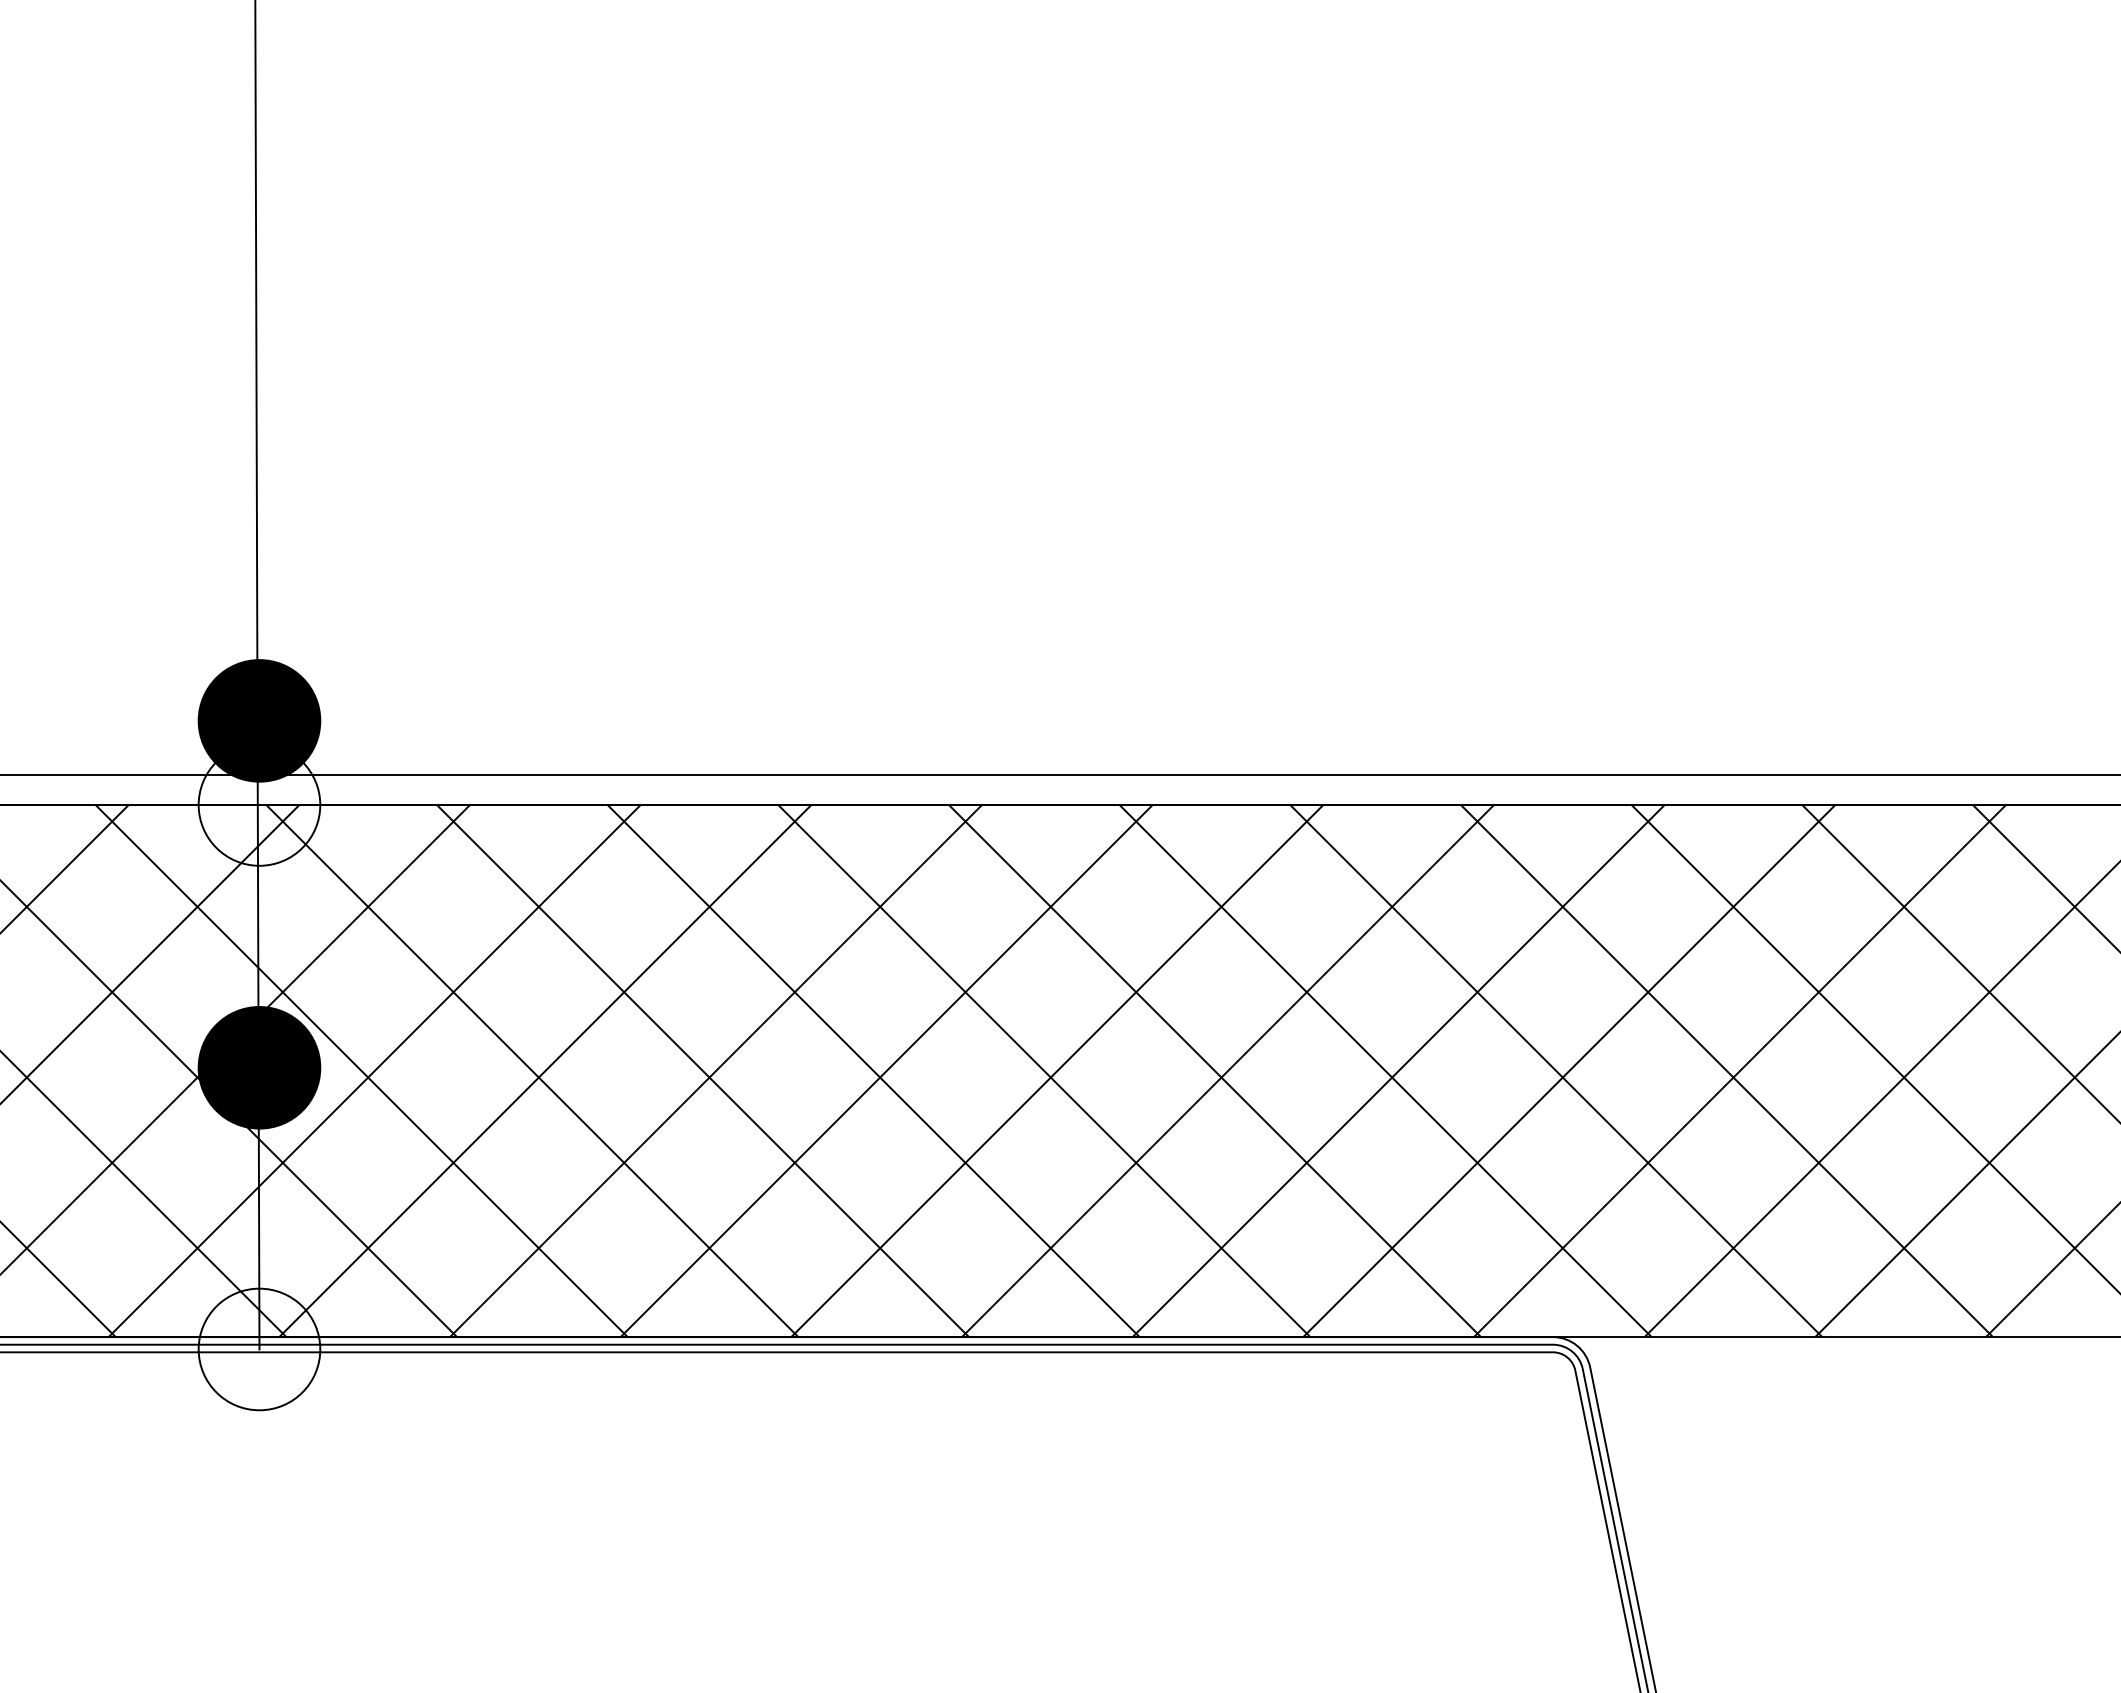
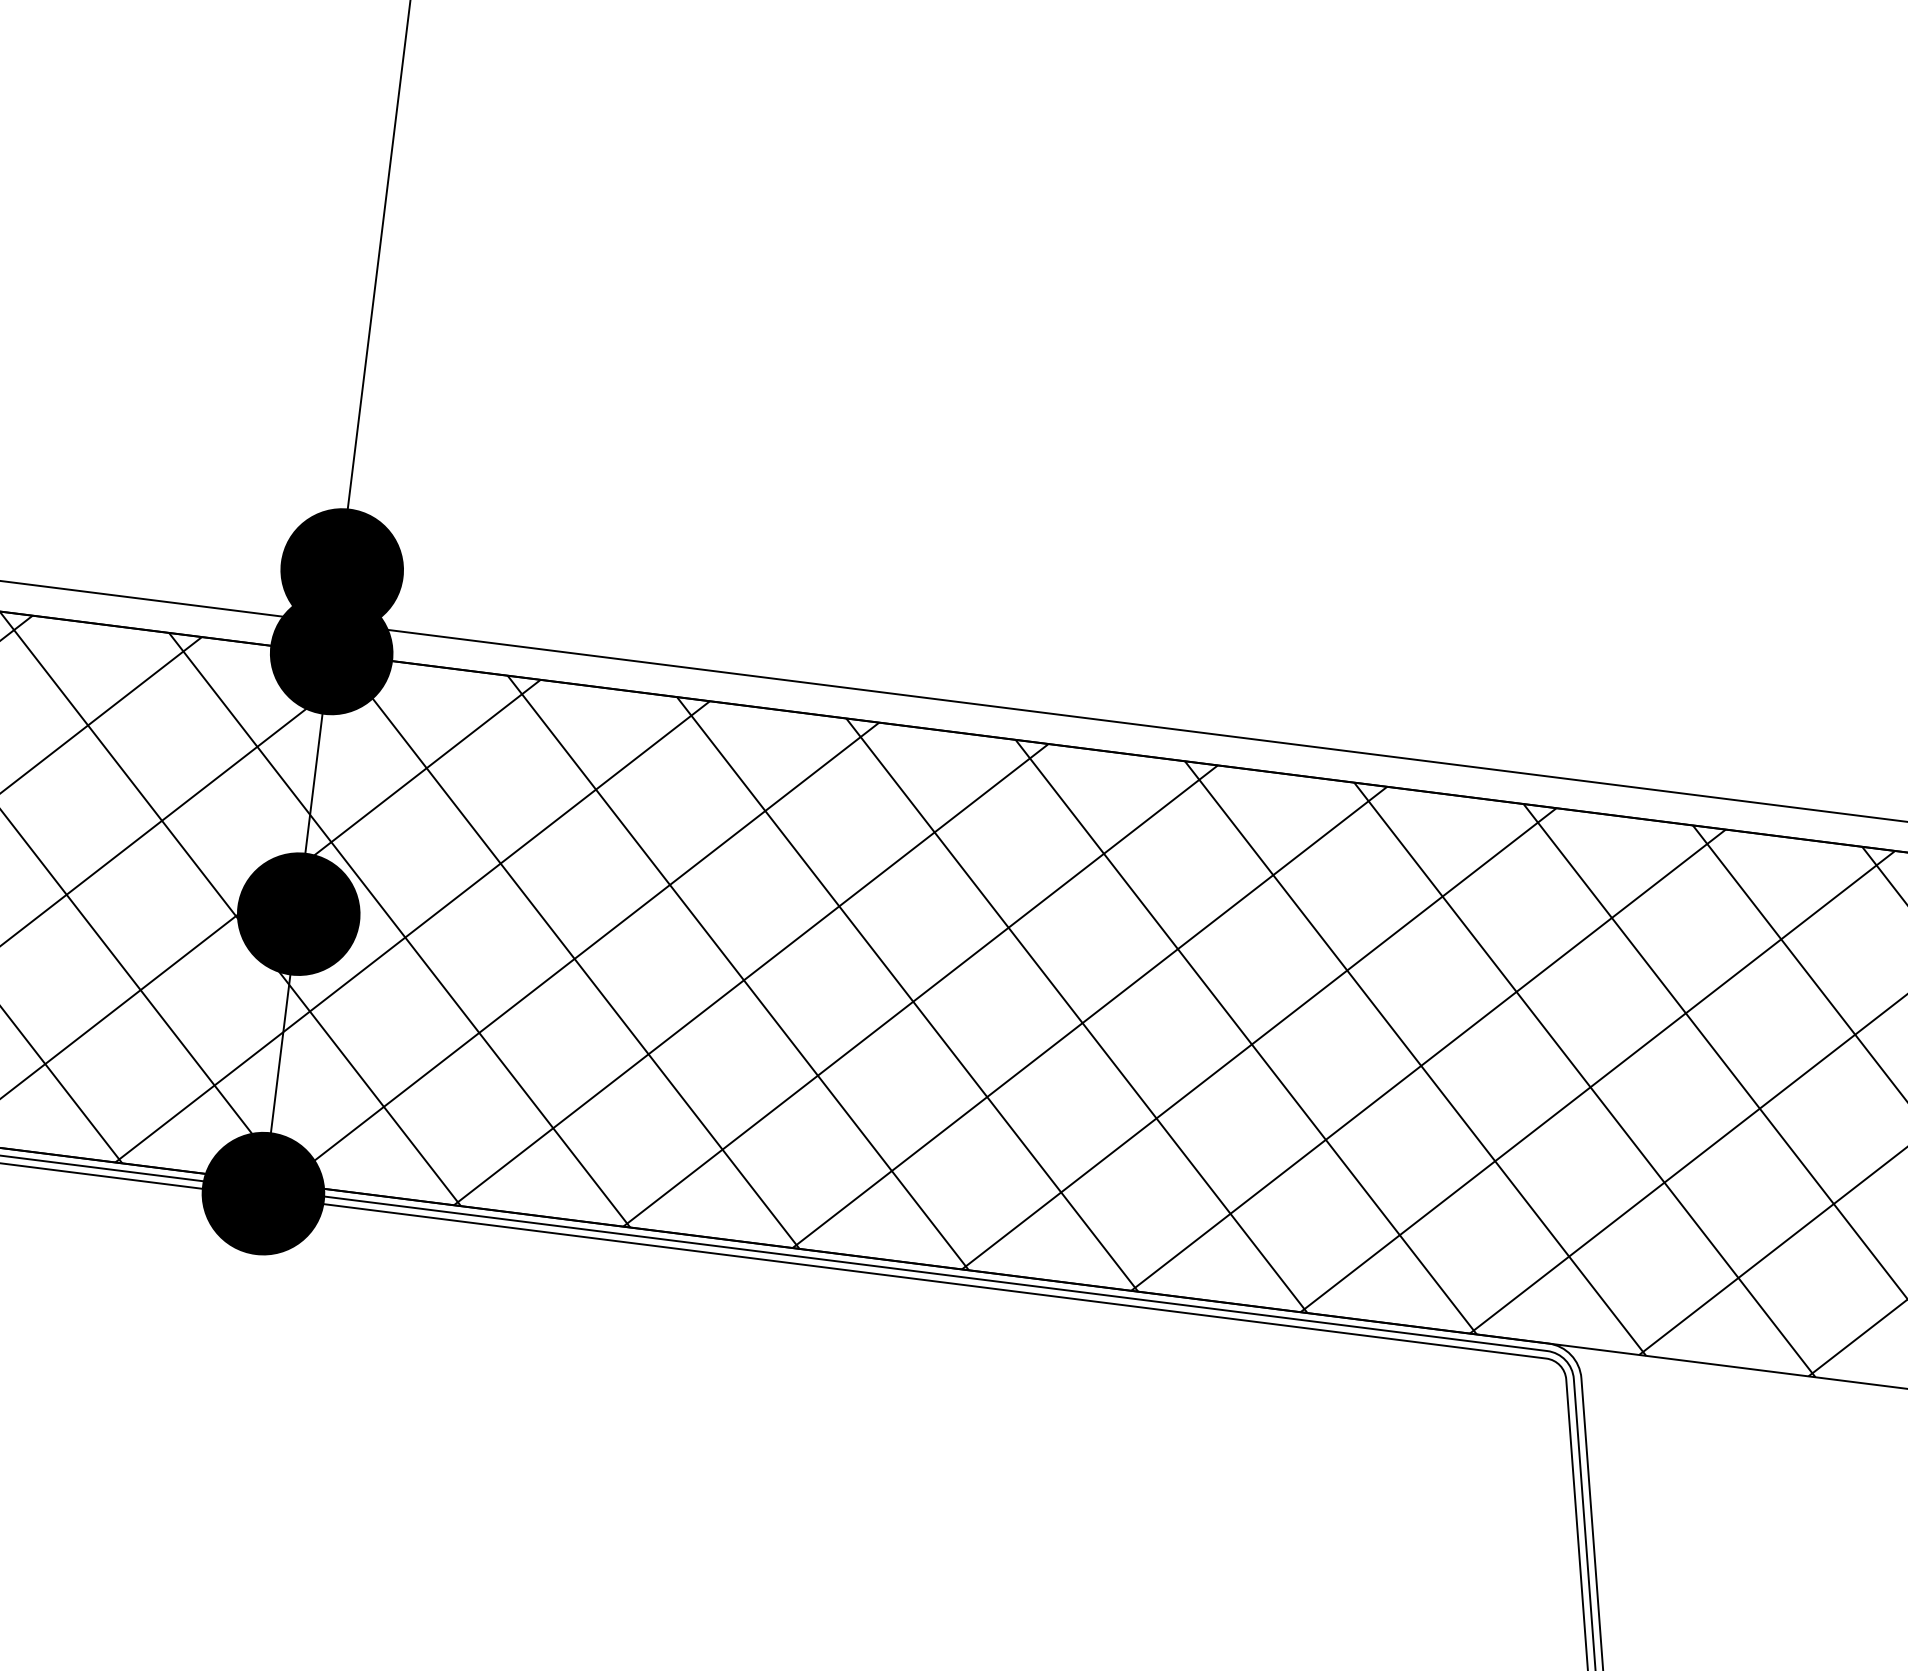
fill: (259, 804) -> (331, 652), added
fill: (259, 1349) -> (263, 1193), added

